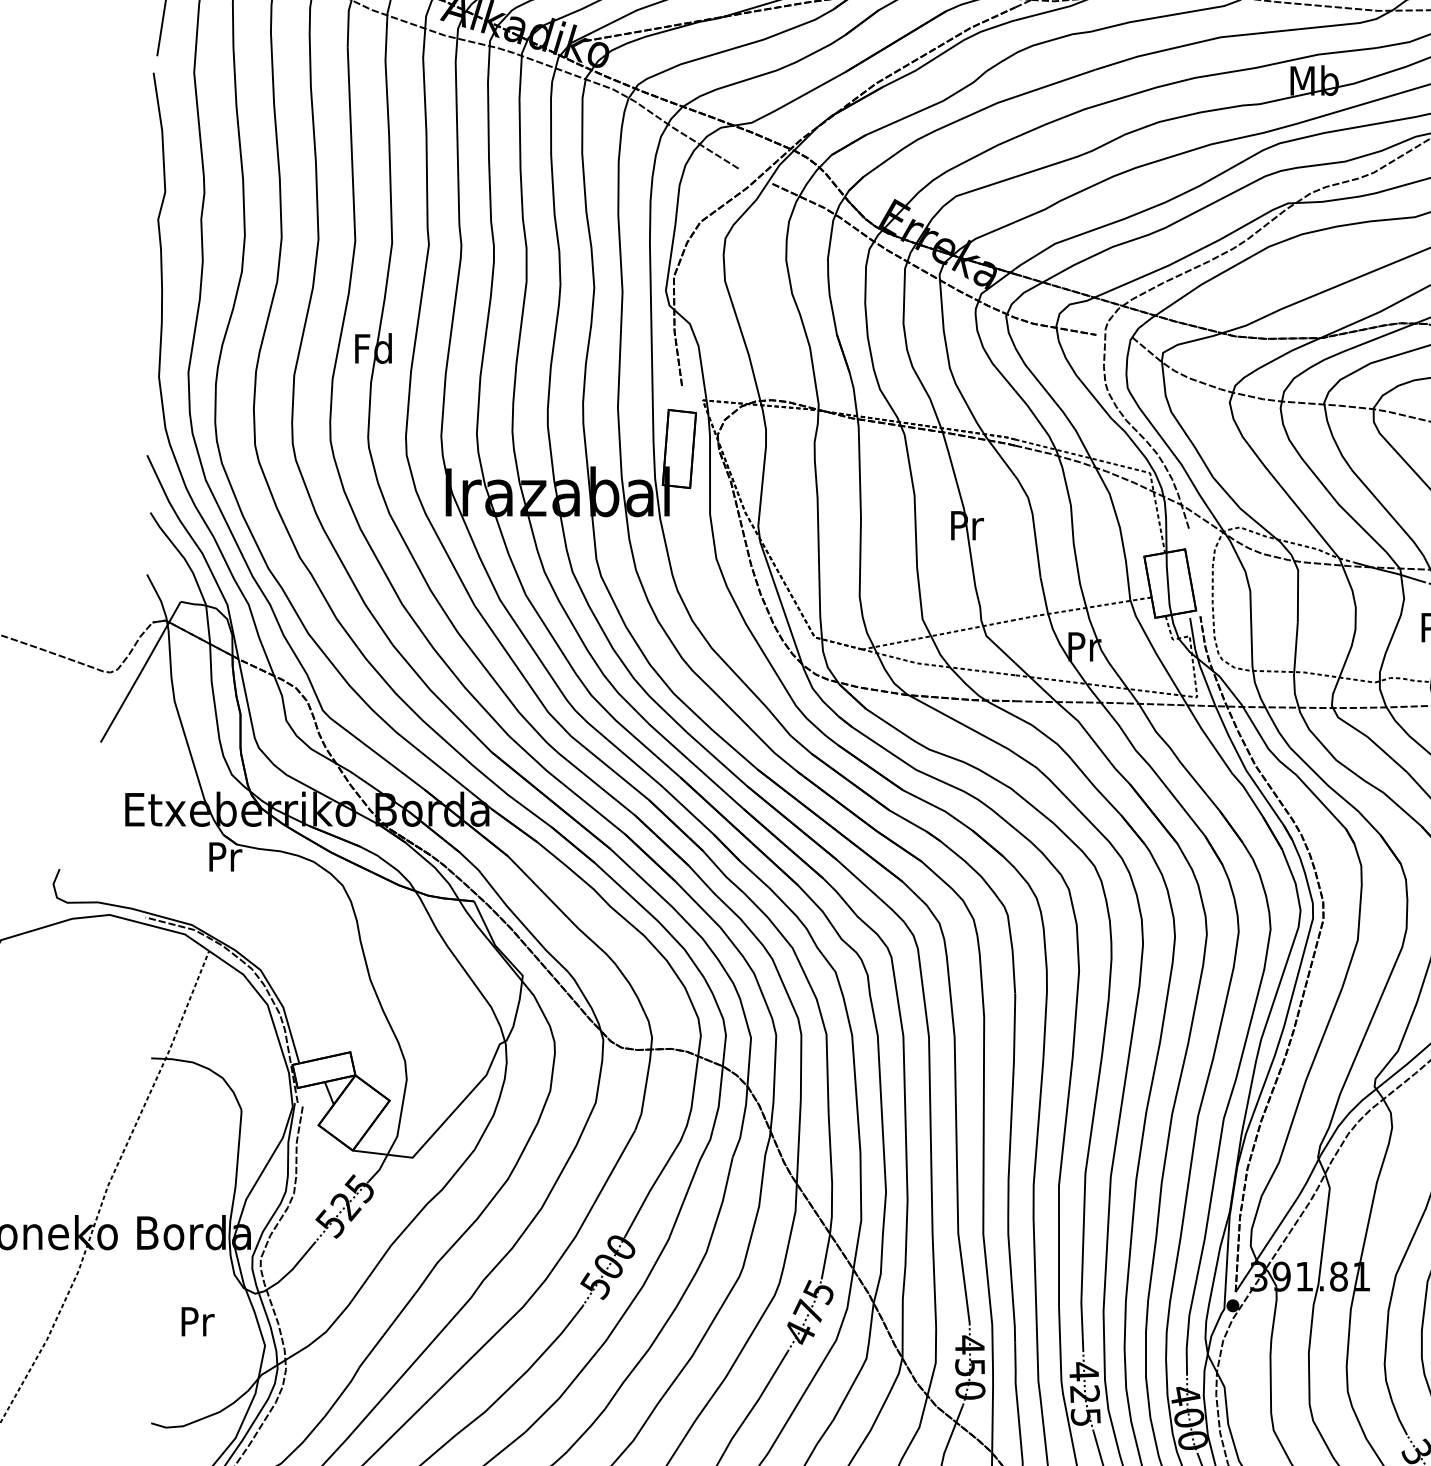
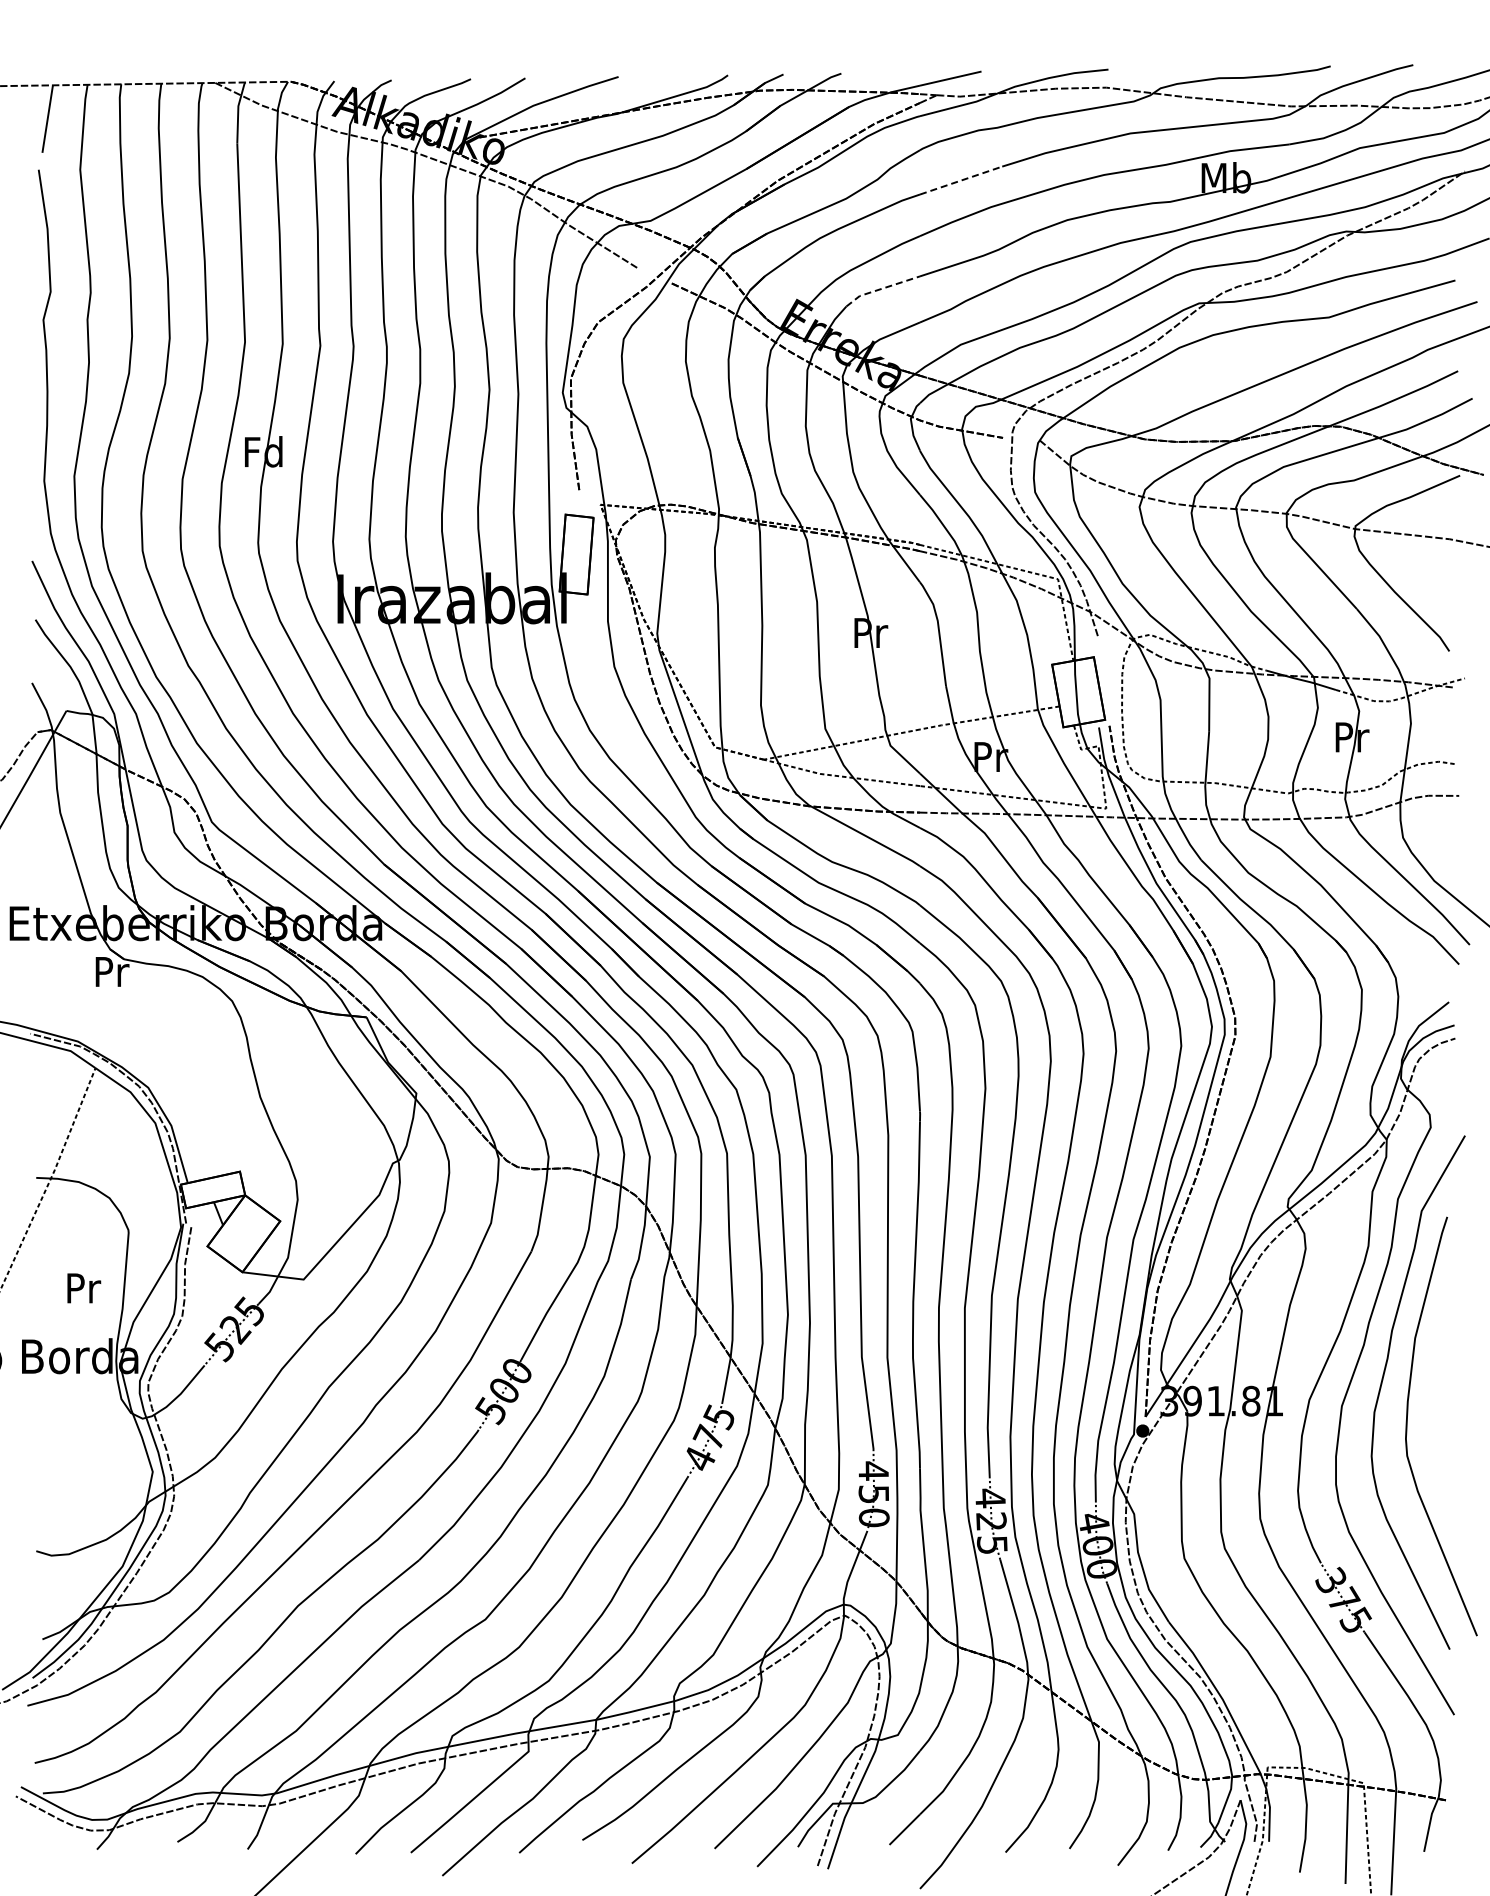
line: (1055, 83) -> (961, 180), solid -> dashed
line: (977, 188) -> (881, 288), solid -> dashed
text: (198, 1321) -> (84, 1288), moved

